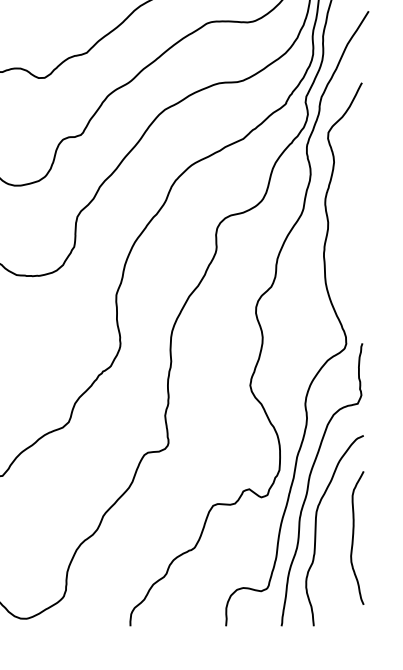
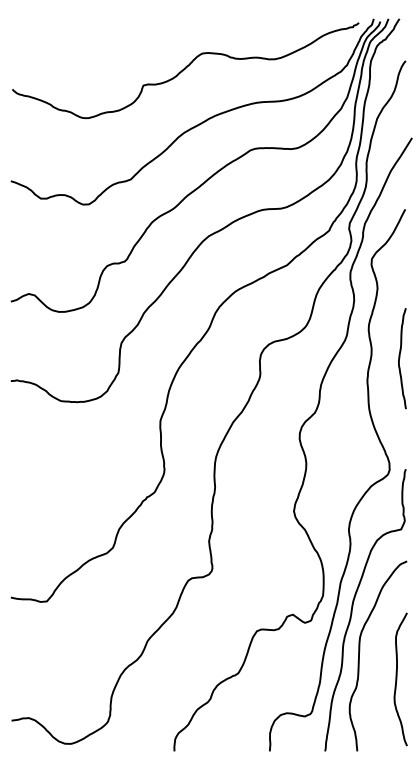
curve: (357, 232) -> (400, 358), added
curve: (354, 538) -> (397, 679), moved

